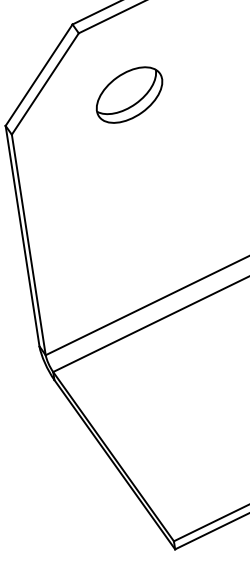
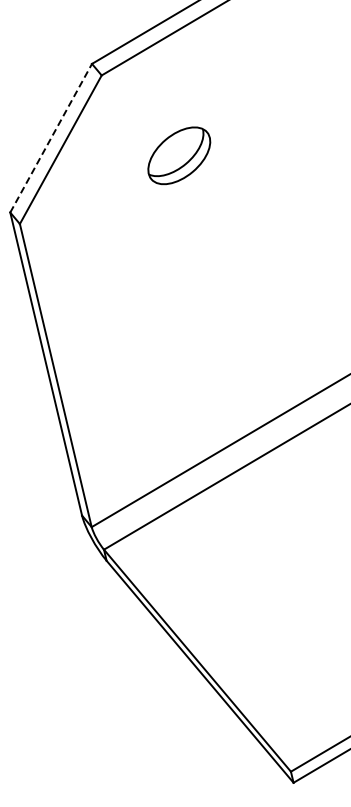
line: (39, 75) -> (51, 138), solid -> dashed
part: (129, 94) -> (179, 155), size x0.7

